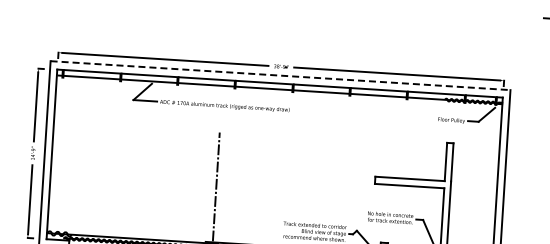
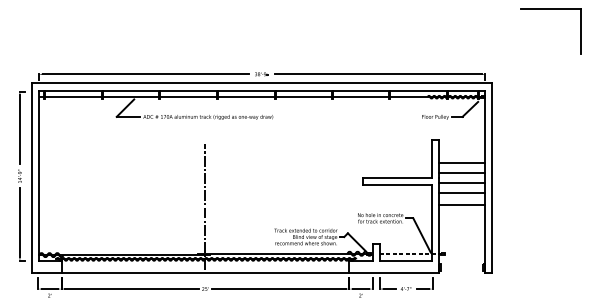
line: (281, 75) -> (262, 83), dashed -> solid
line: (474, 168) -> (461, 163), added
line: (474, 178) -> (461, 173), added
line: (473, 188) -> (461, 183), added
line: (472, 198) -> (461, 193), added
line: (472, 210) -> (461, 205), added

